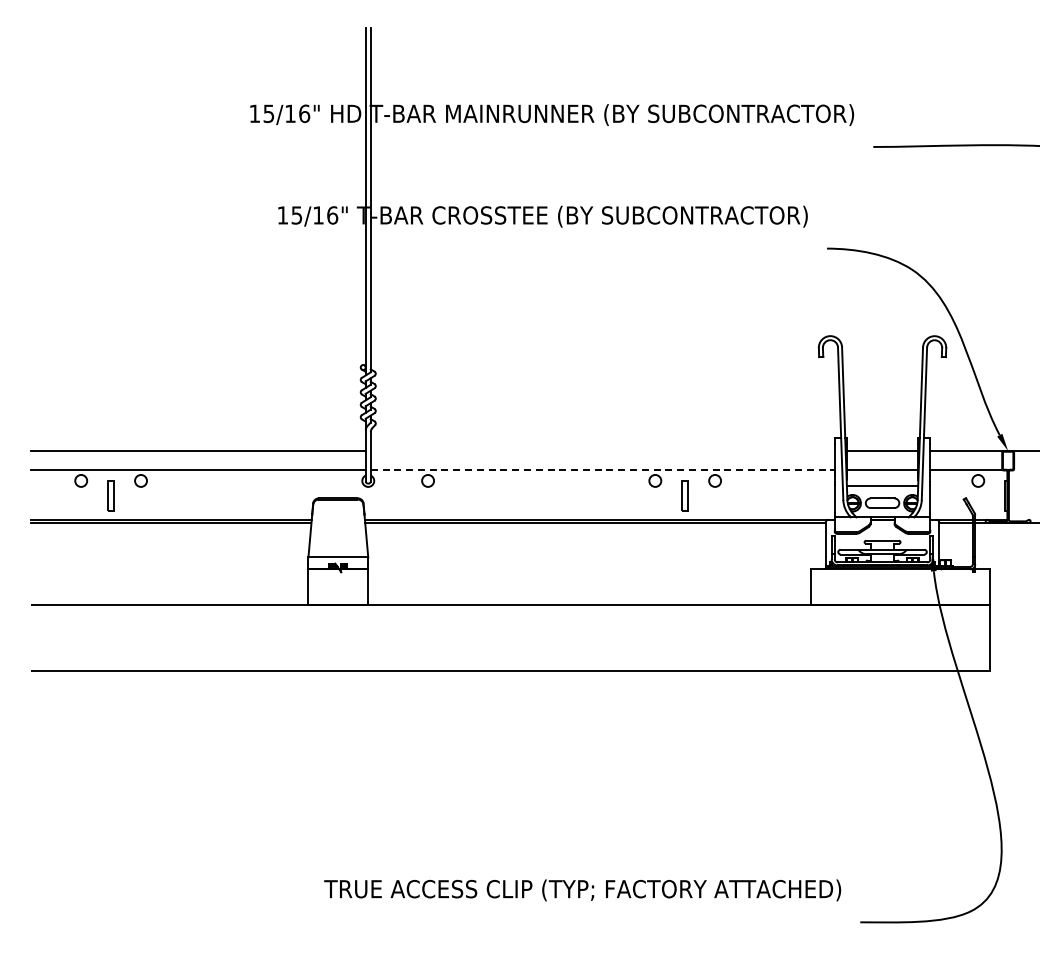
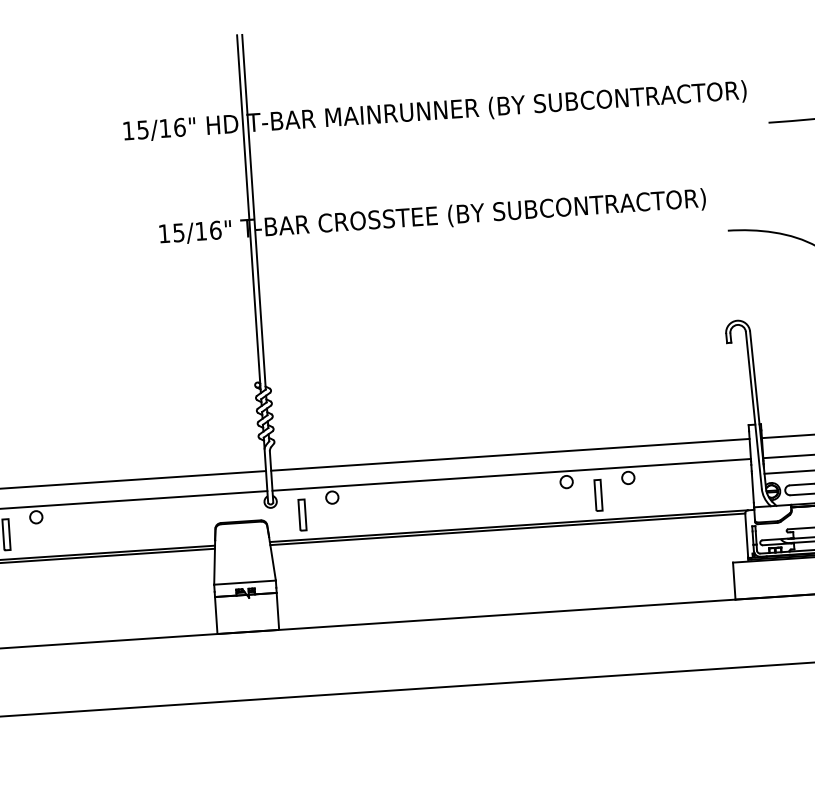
line: (602, 451) -> (510, 455), added
line: (602, 470) -> (511, 474), dashed -> solid
part: (397, 495) -> (301, 514), added

